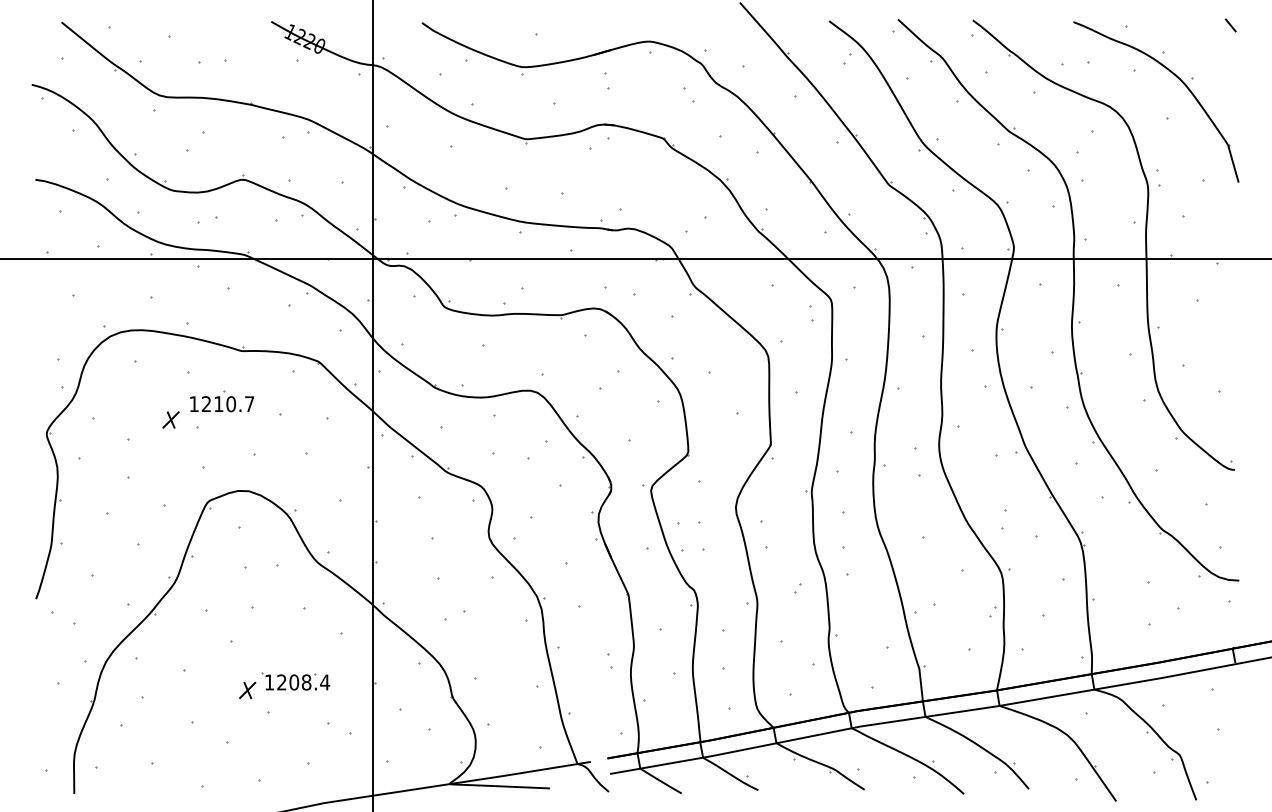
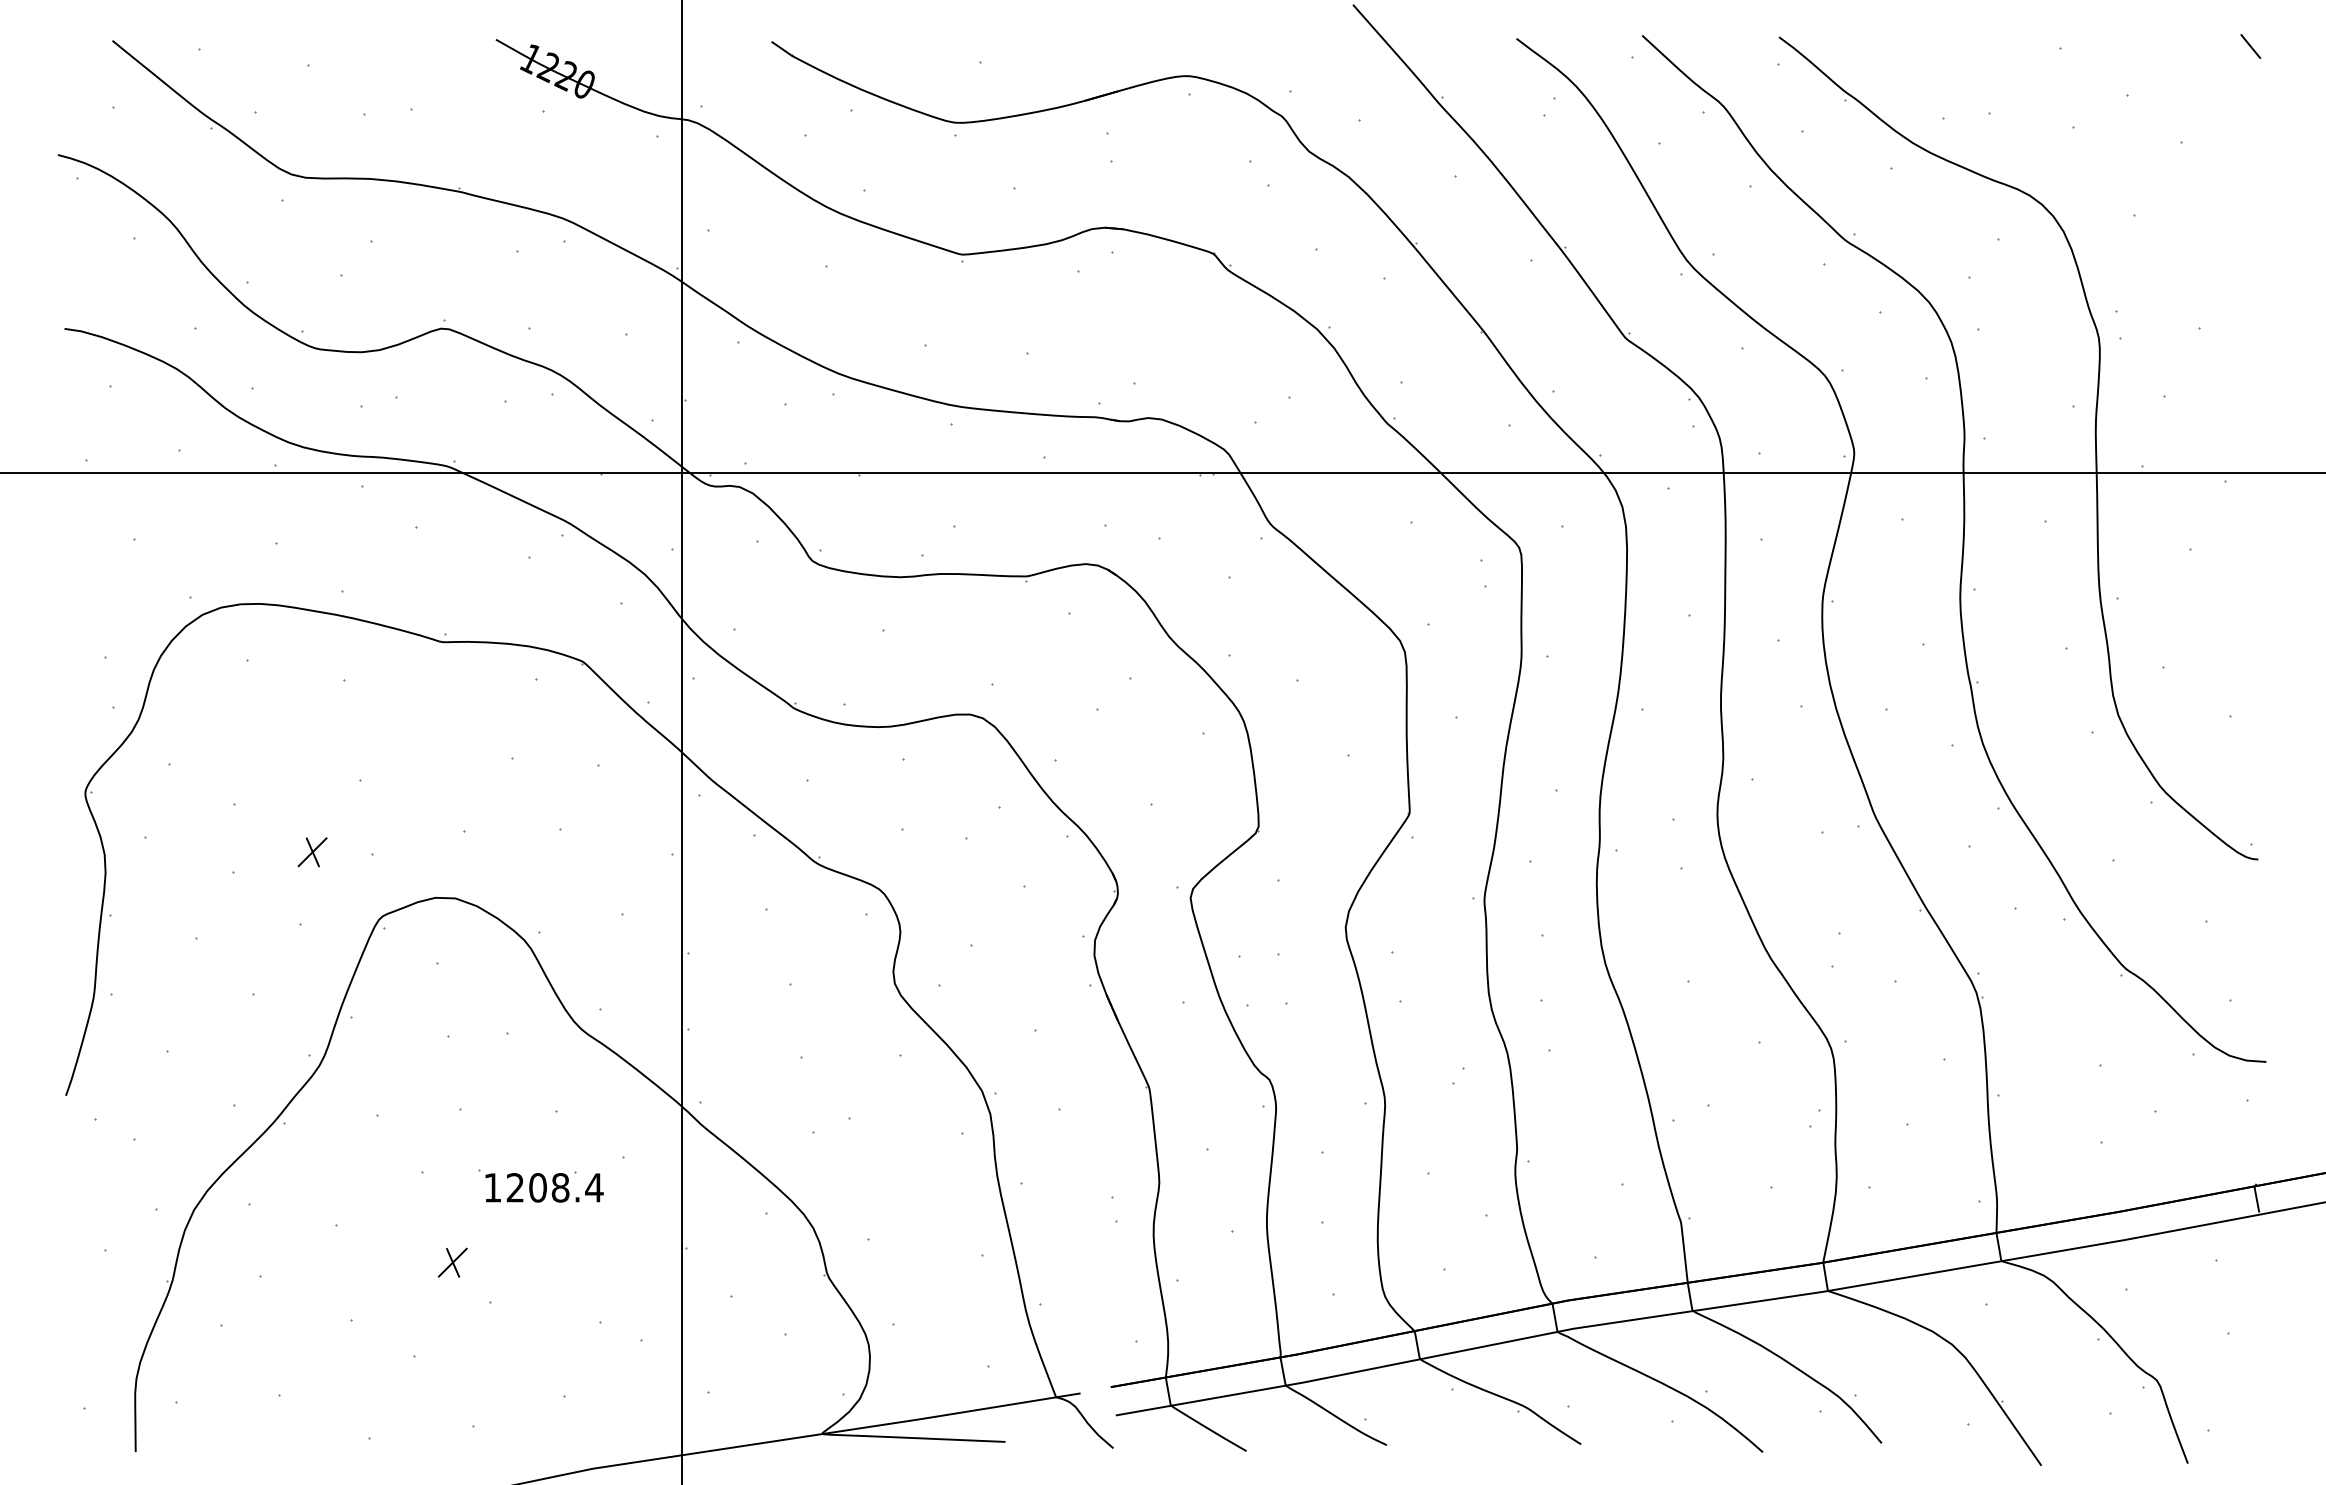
part: (1178, 79) -> (2155, 145), removed
part: (222, 401) -> (406, 734), removed
part: (170, 419) -> (311, 851), moved
part: (295, 681) -> (540, 1186), moved

